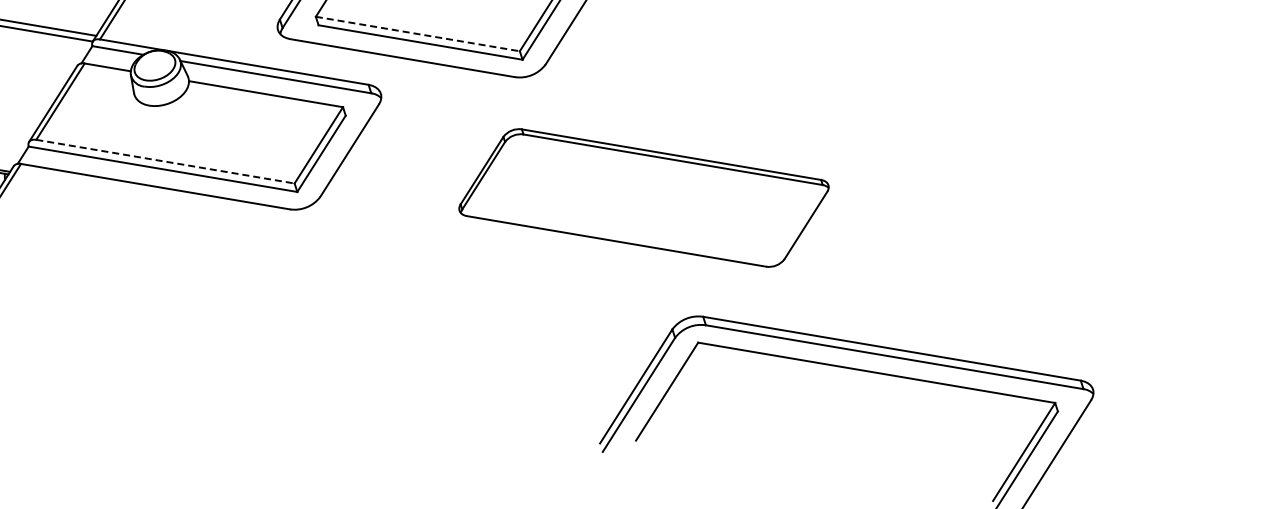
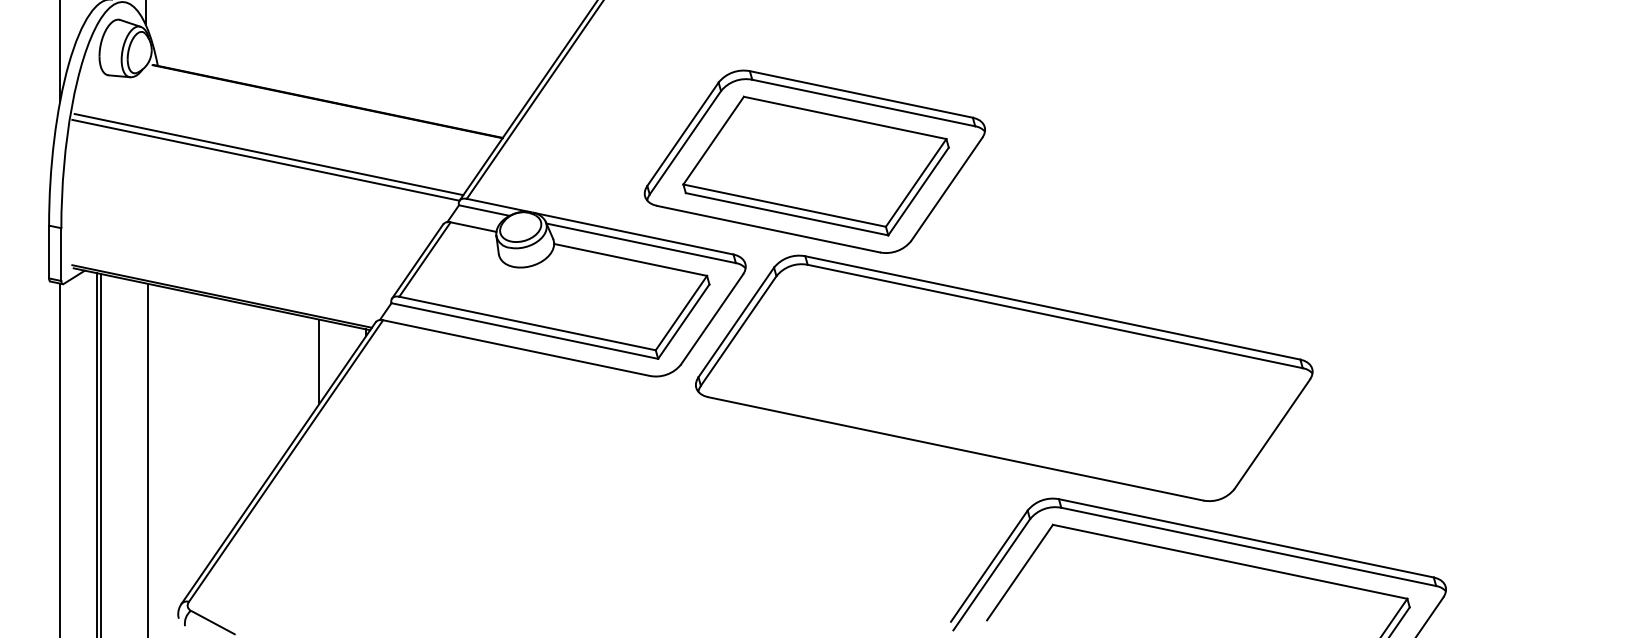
line: (418, 33) -> (785, 205), dashed -> solid
line: (165, 161) -> (527, 323), dashed -> solid
part: (644, 197) -> (1004, 377), size x1.67

